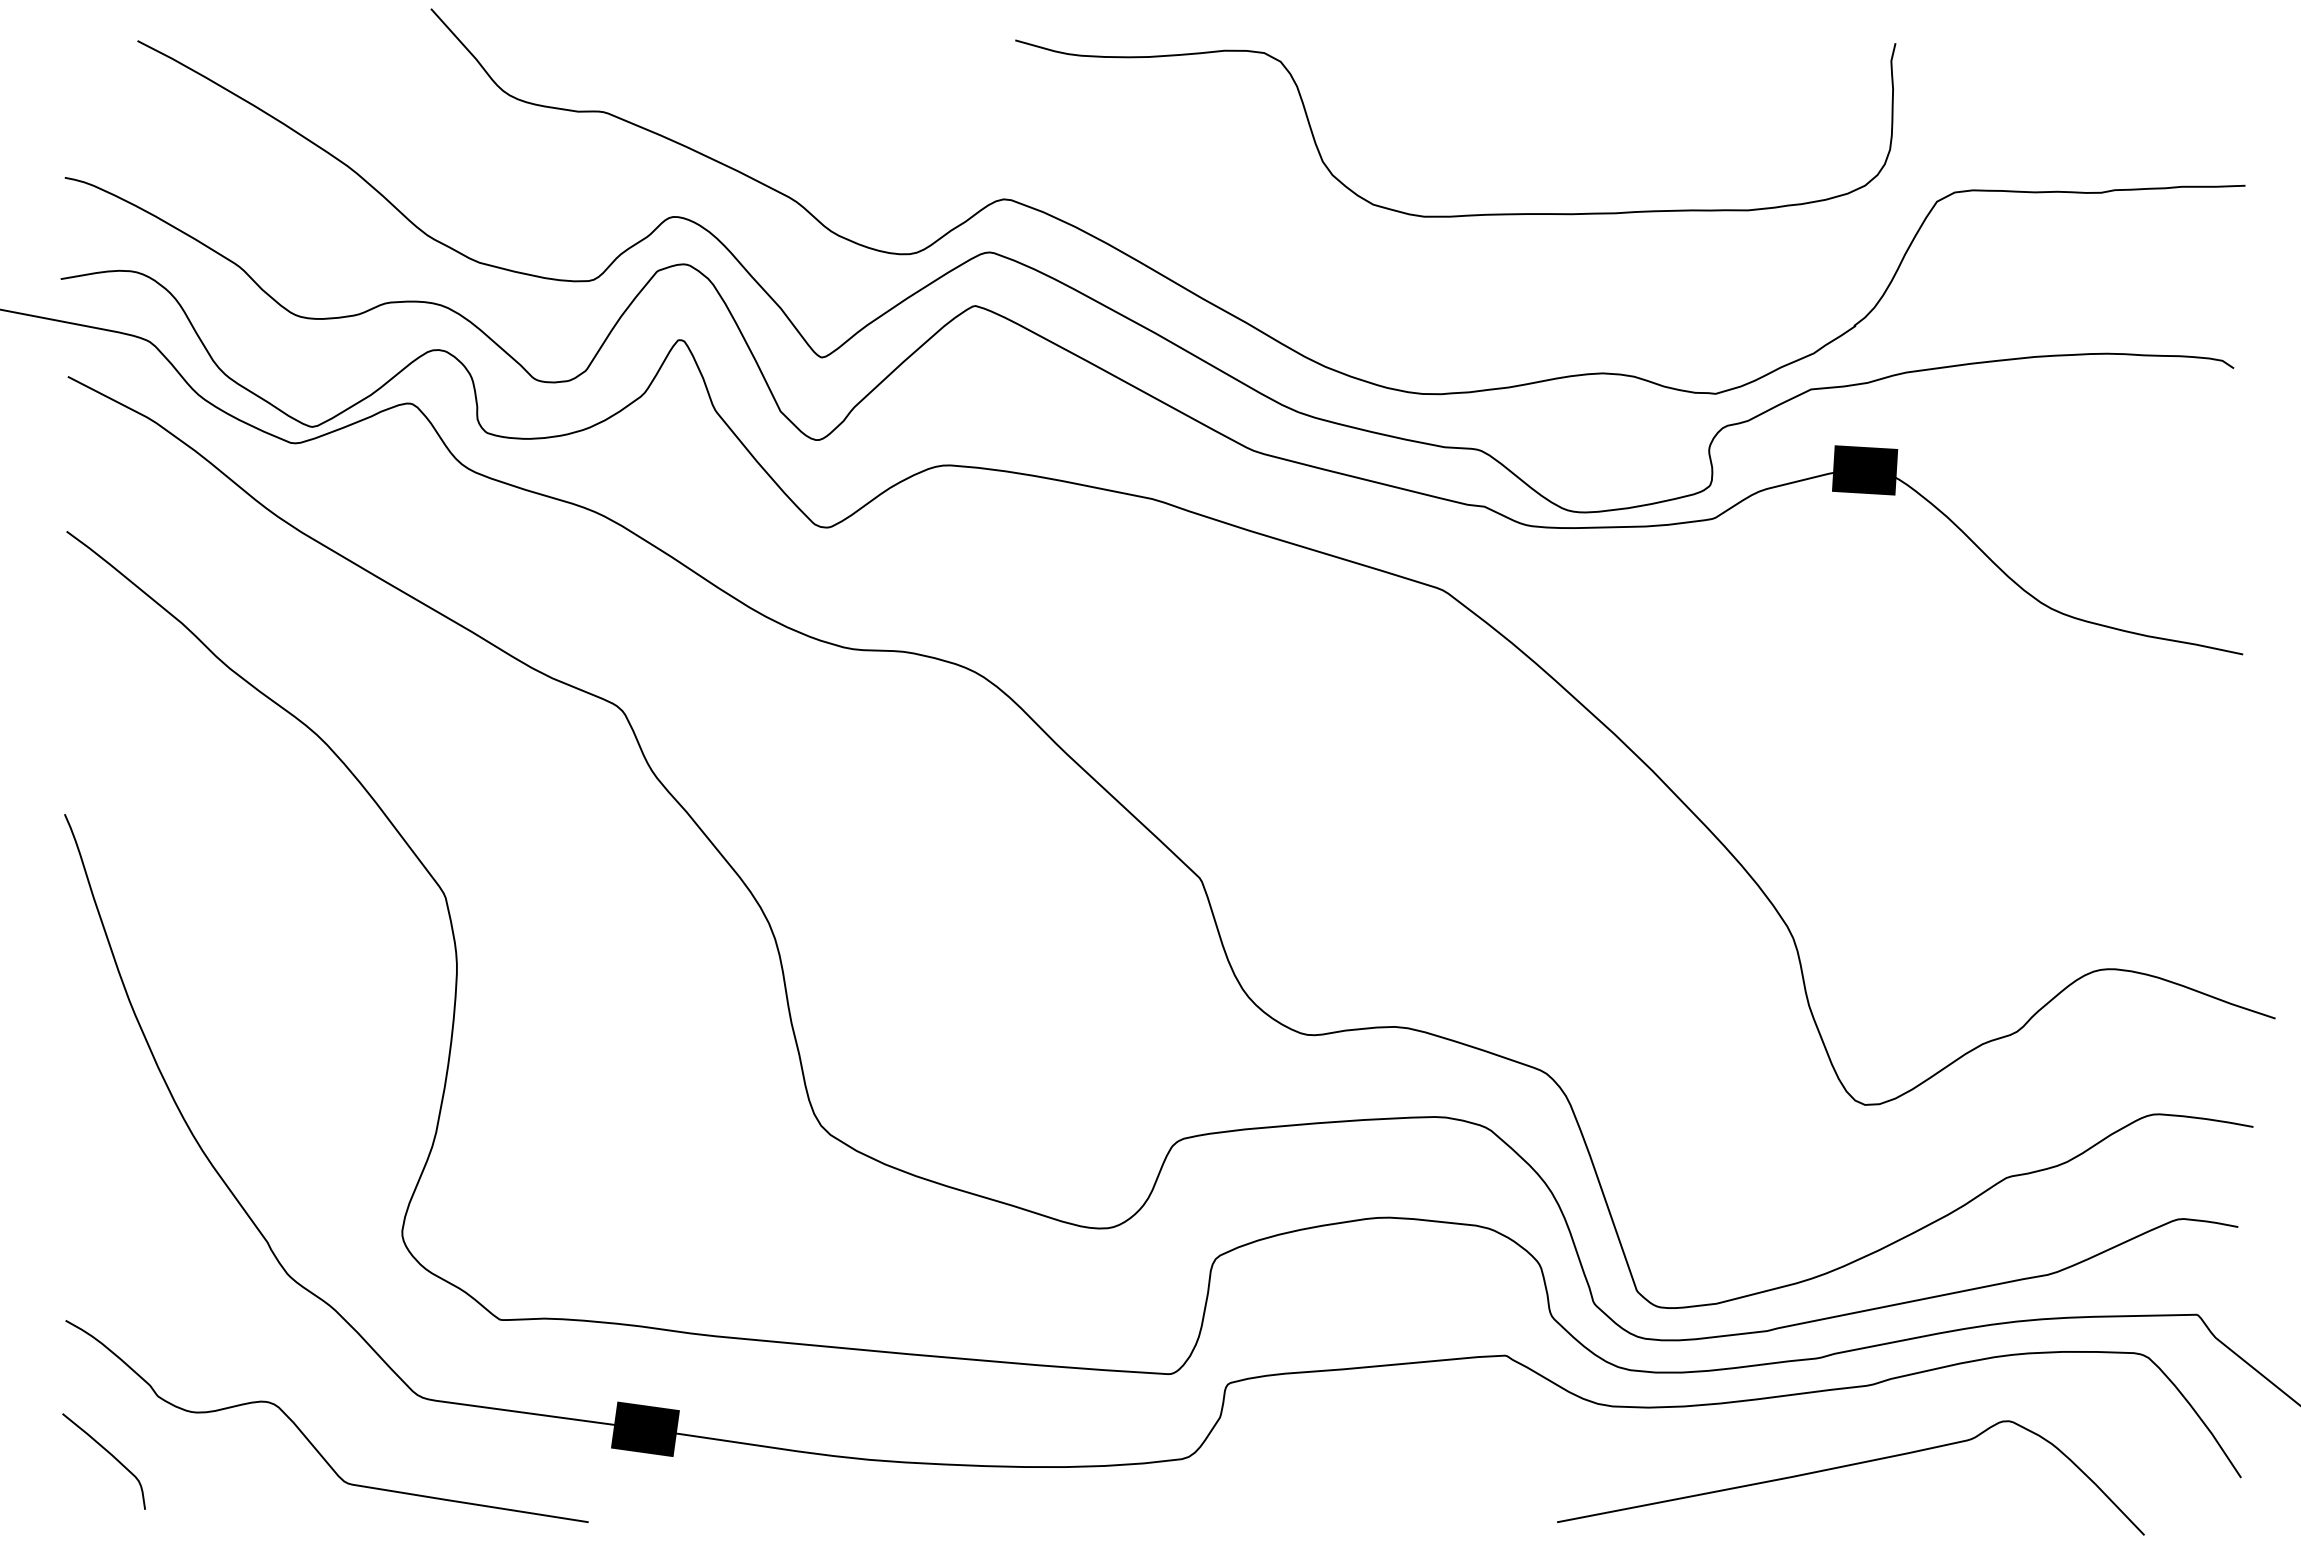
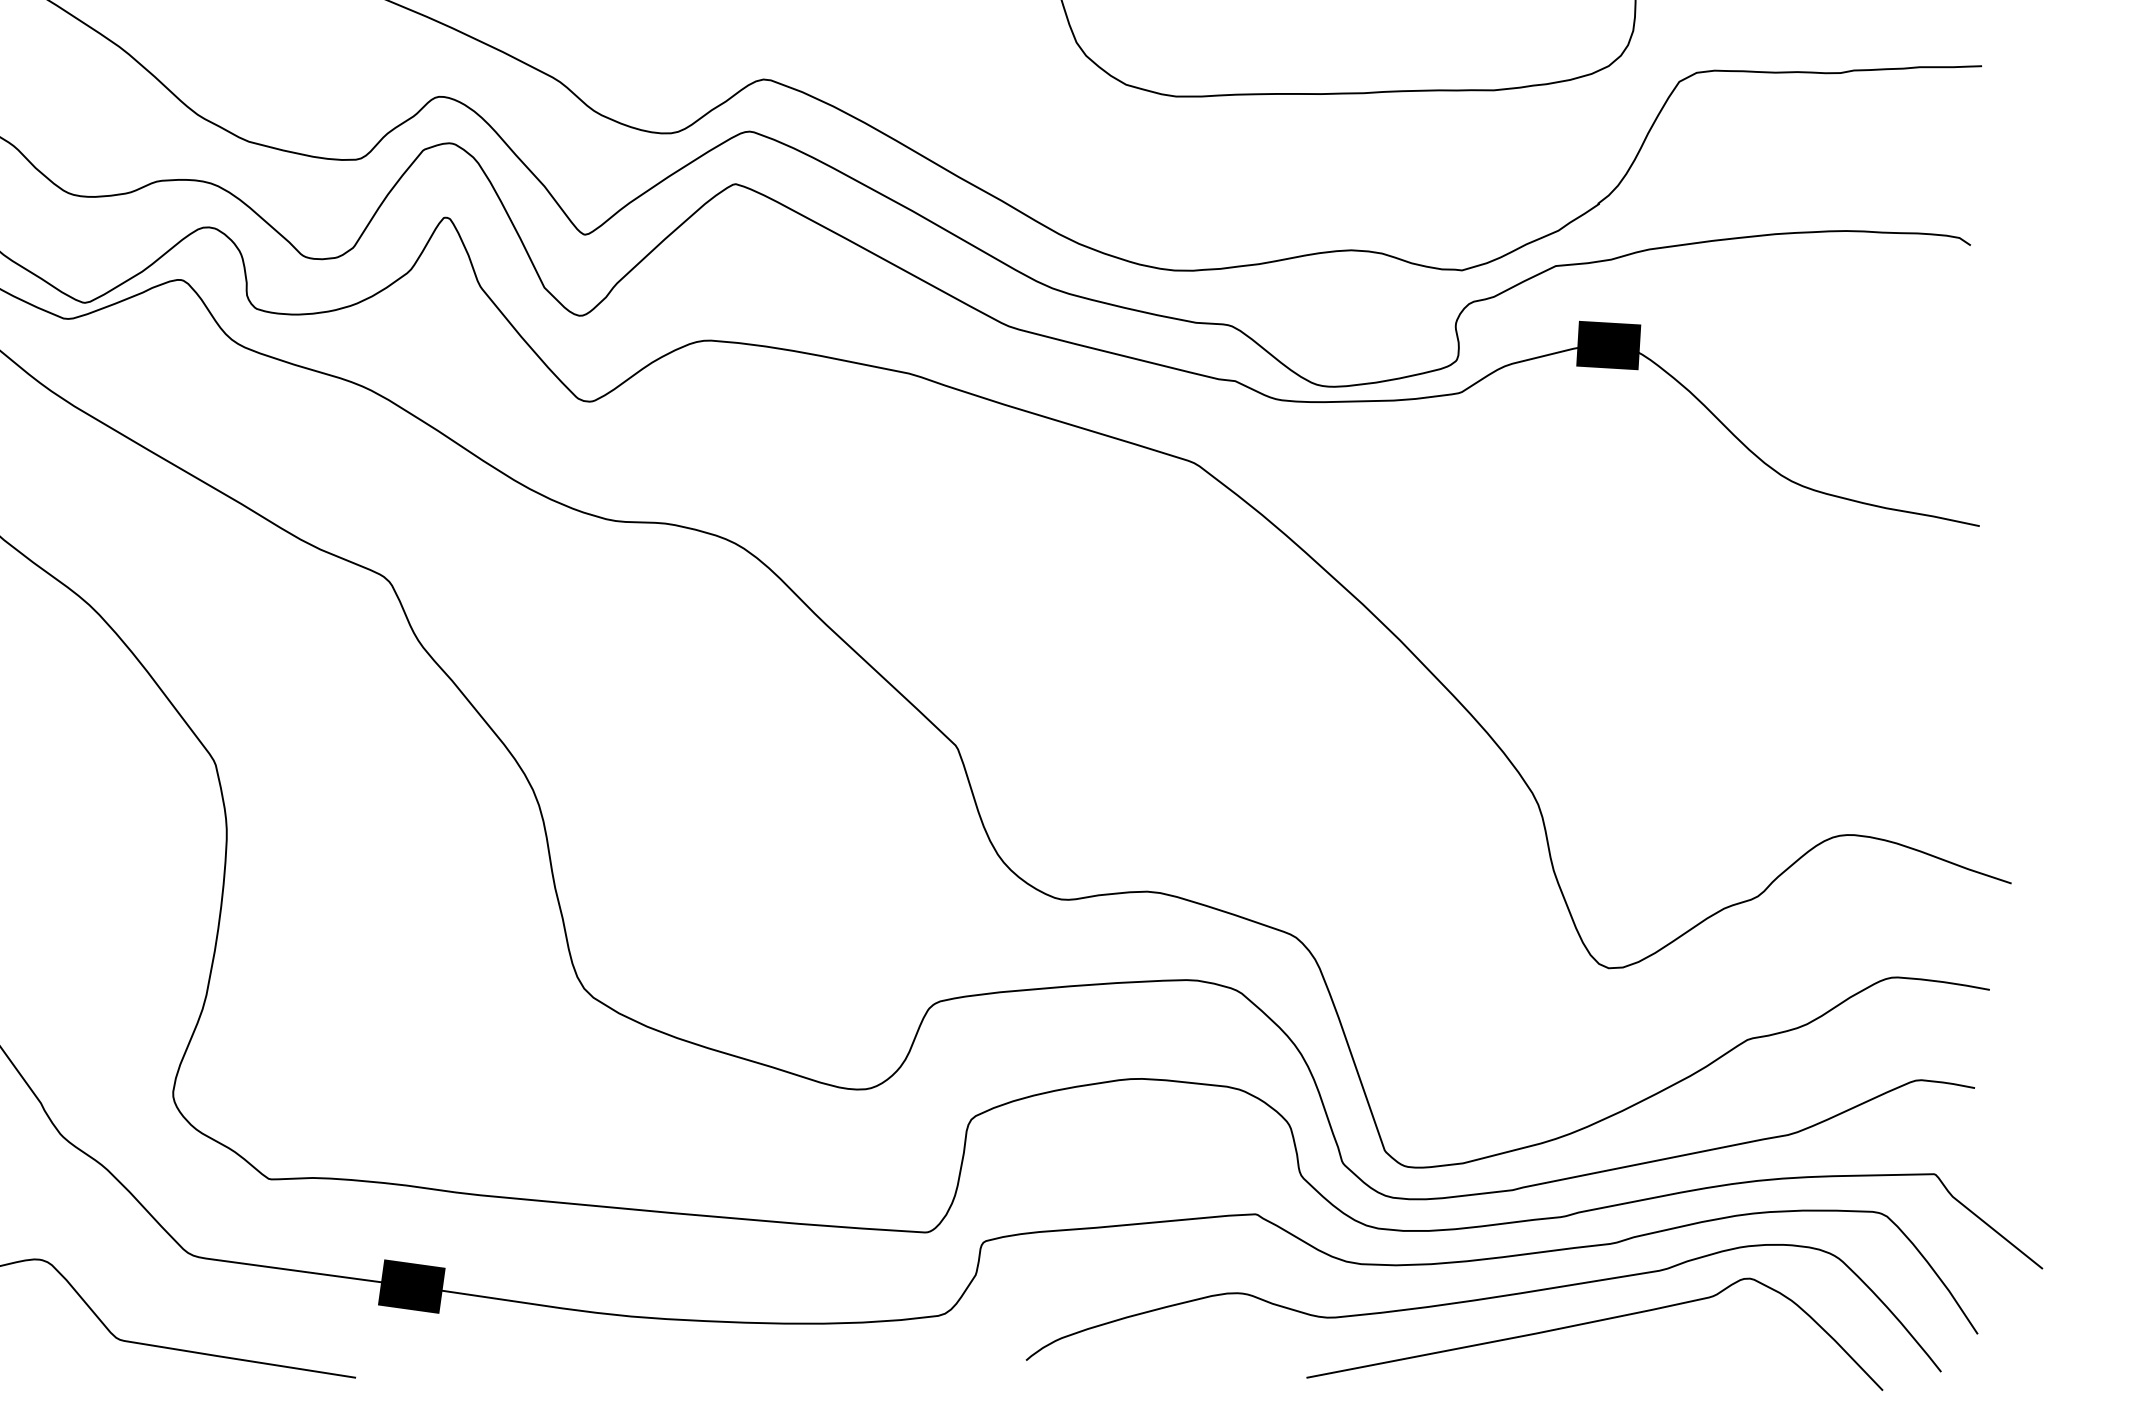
curve: (1735, 1443) -> (1481, 1300), added

